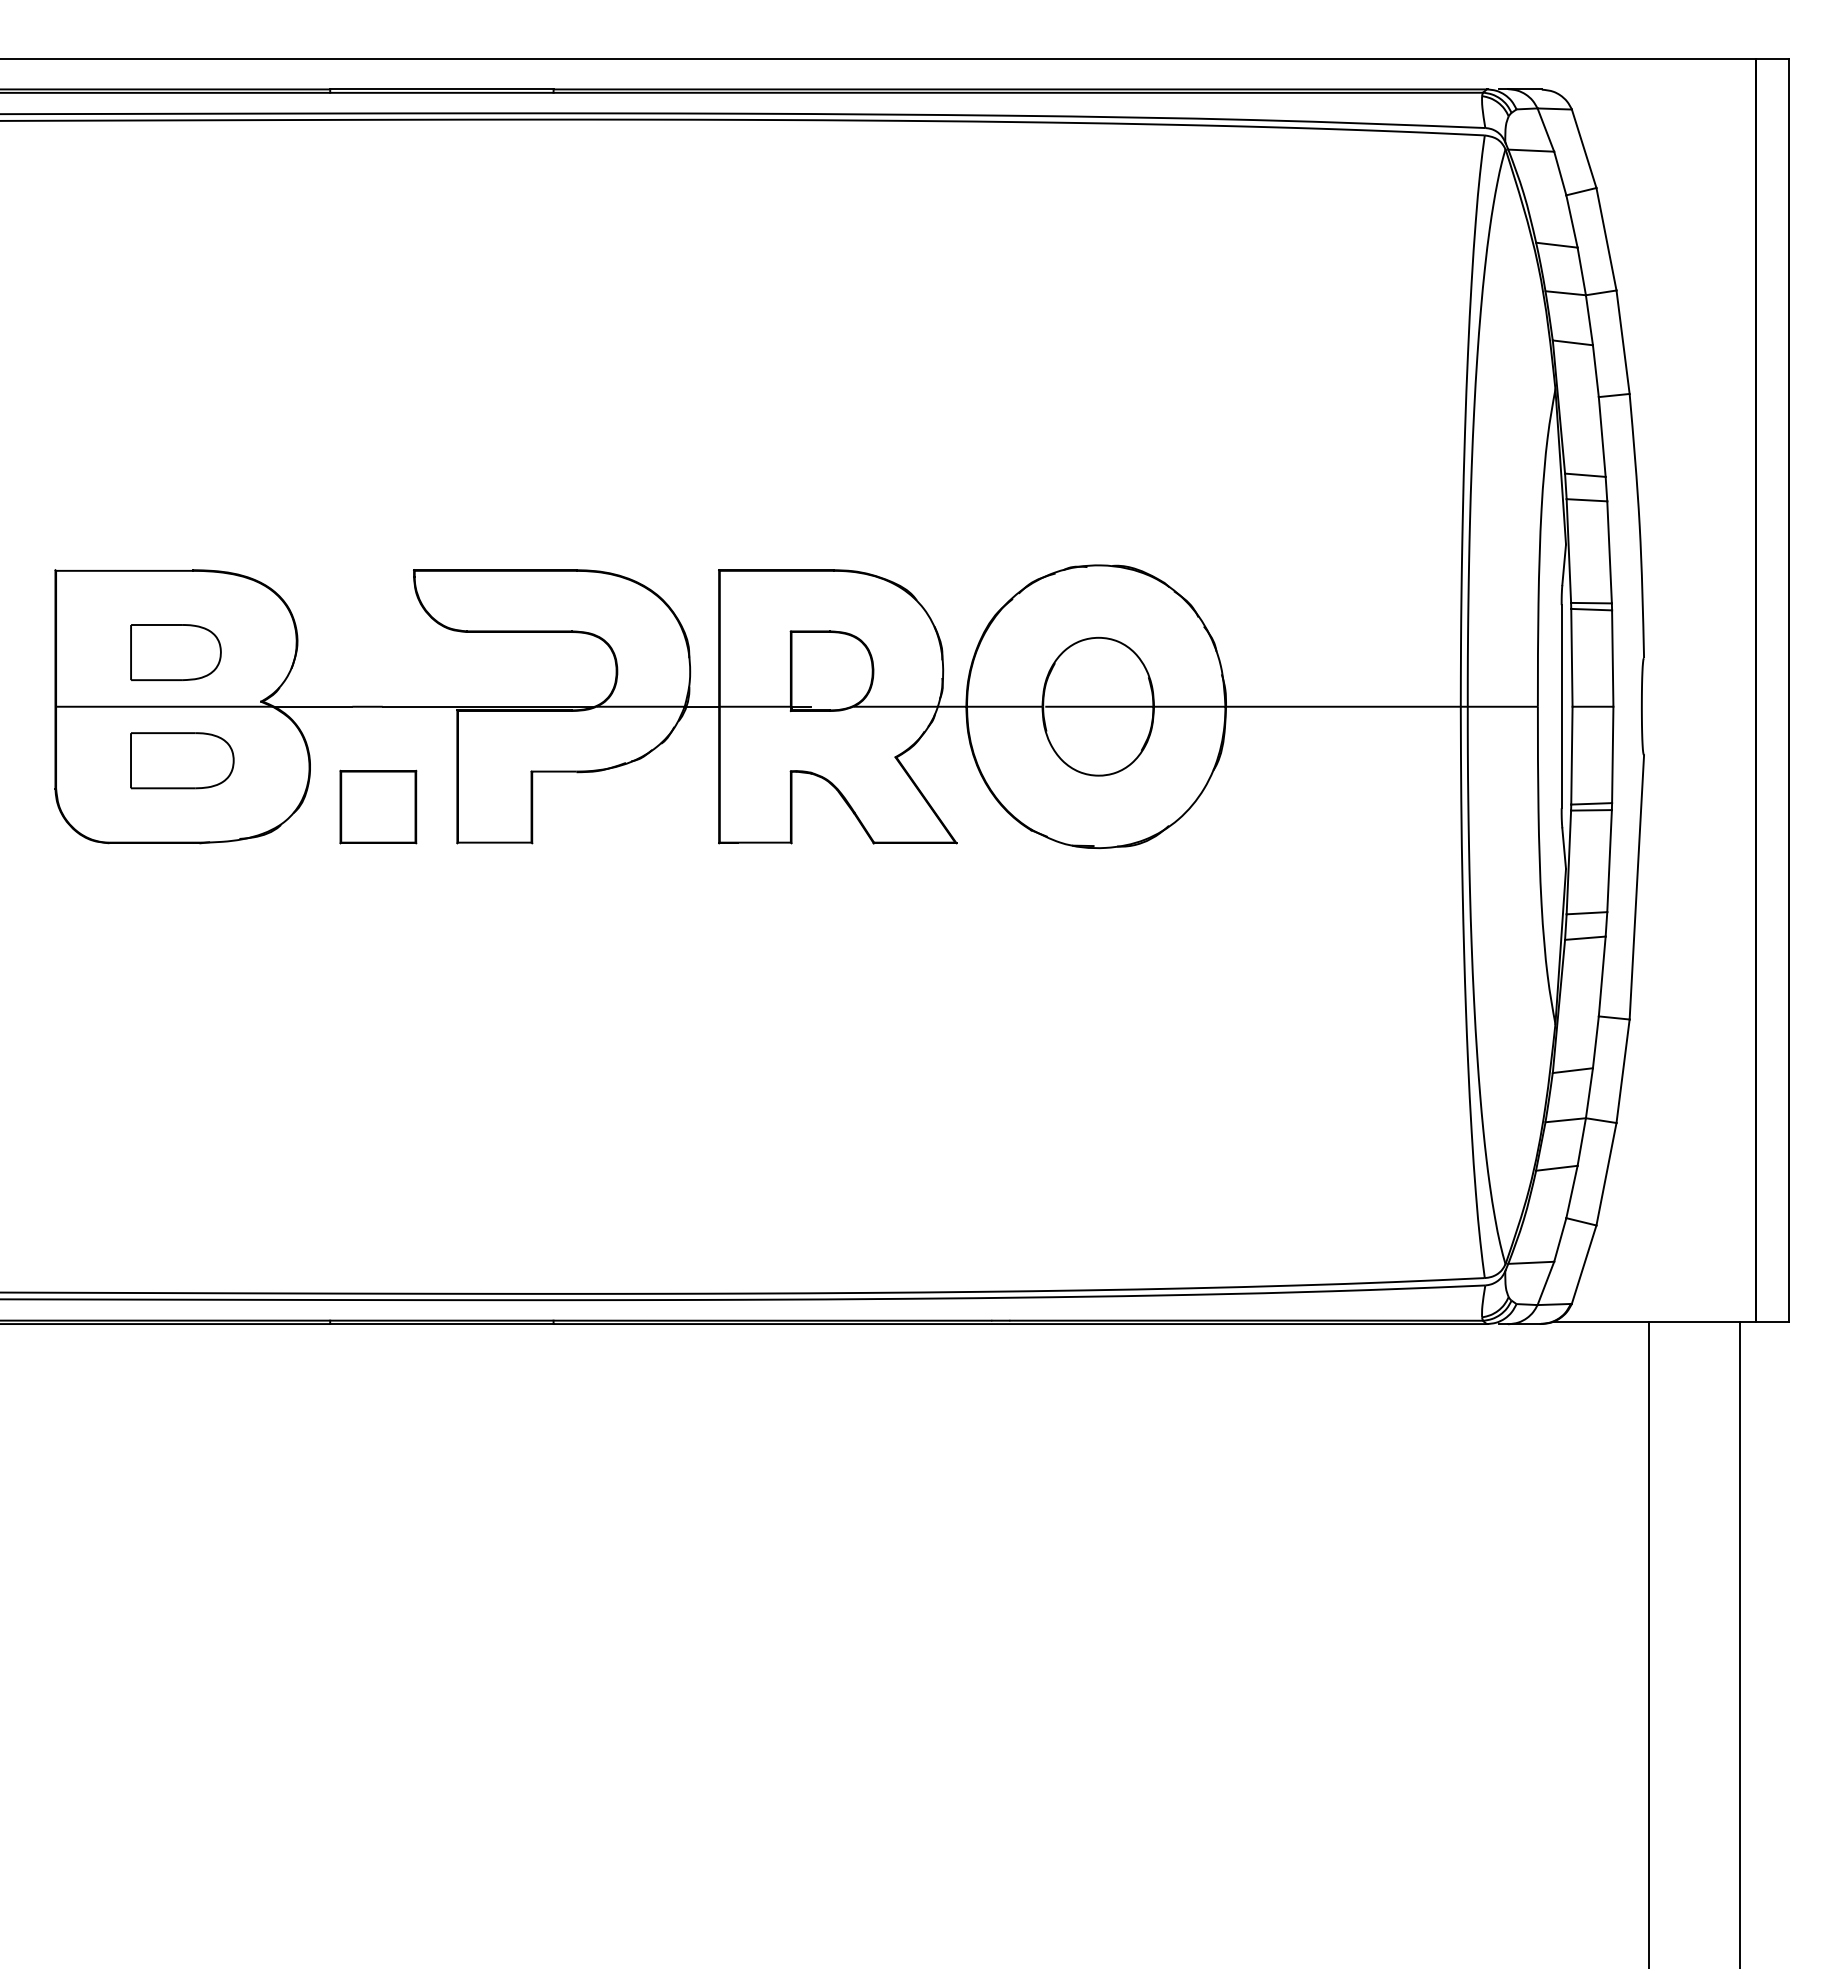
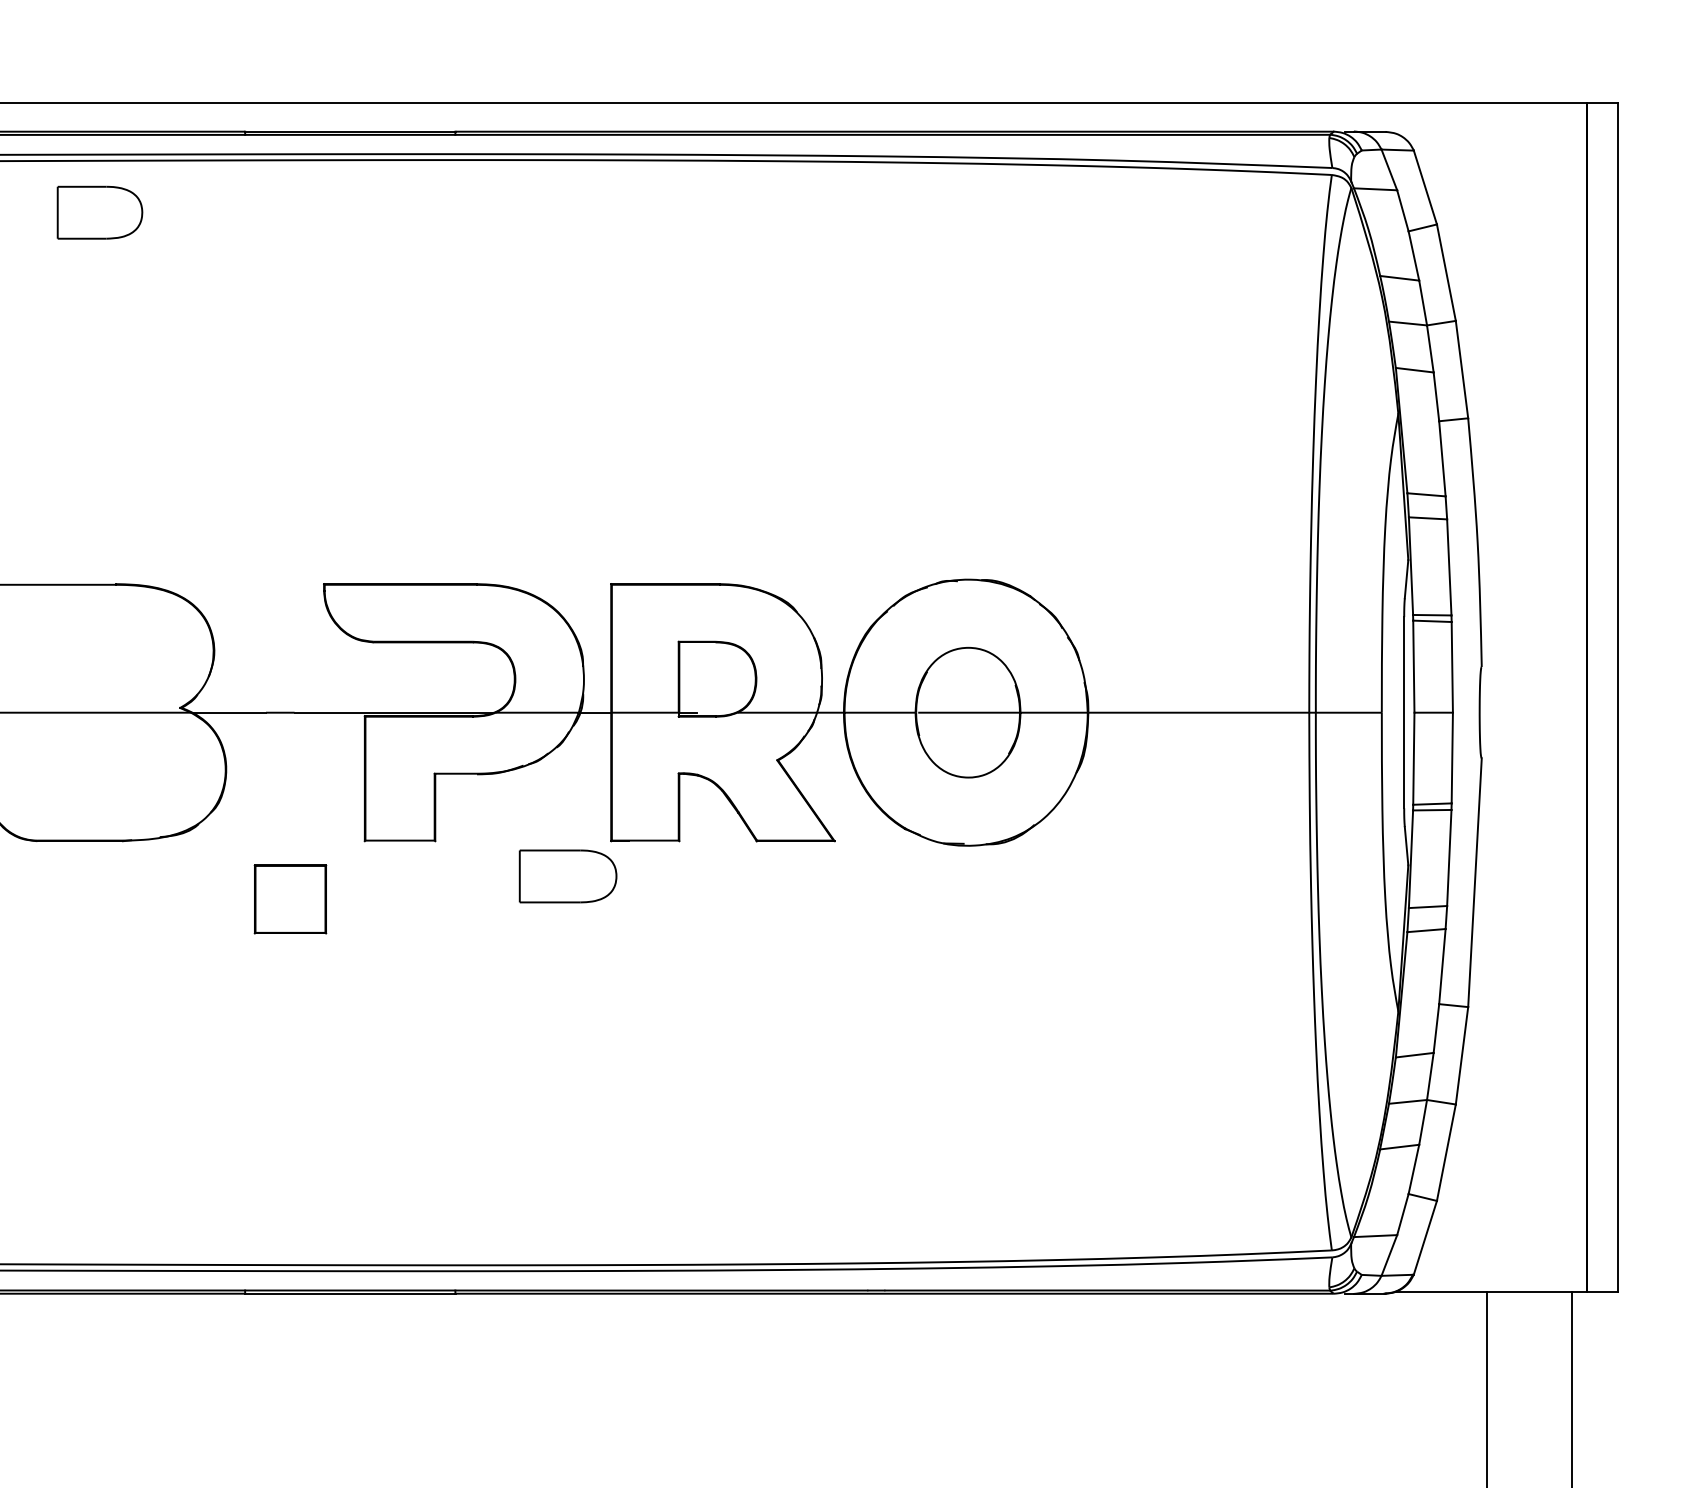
part: (175, 652) -> (99, 212), moved
part: (182, 760) -> (568, 876), moved
part: (378, 806) -> (290, 898), moved

